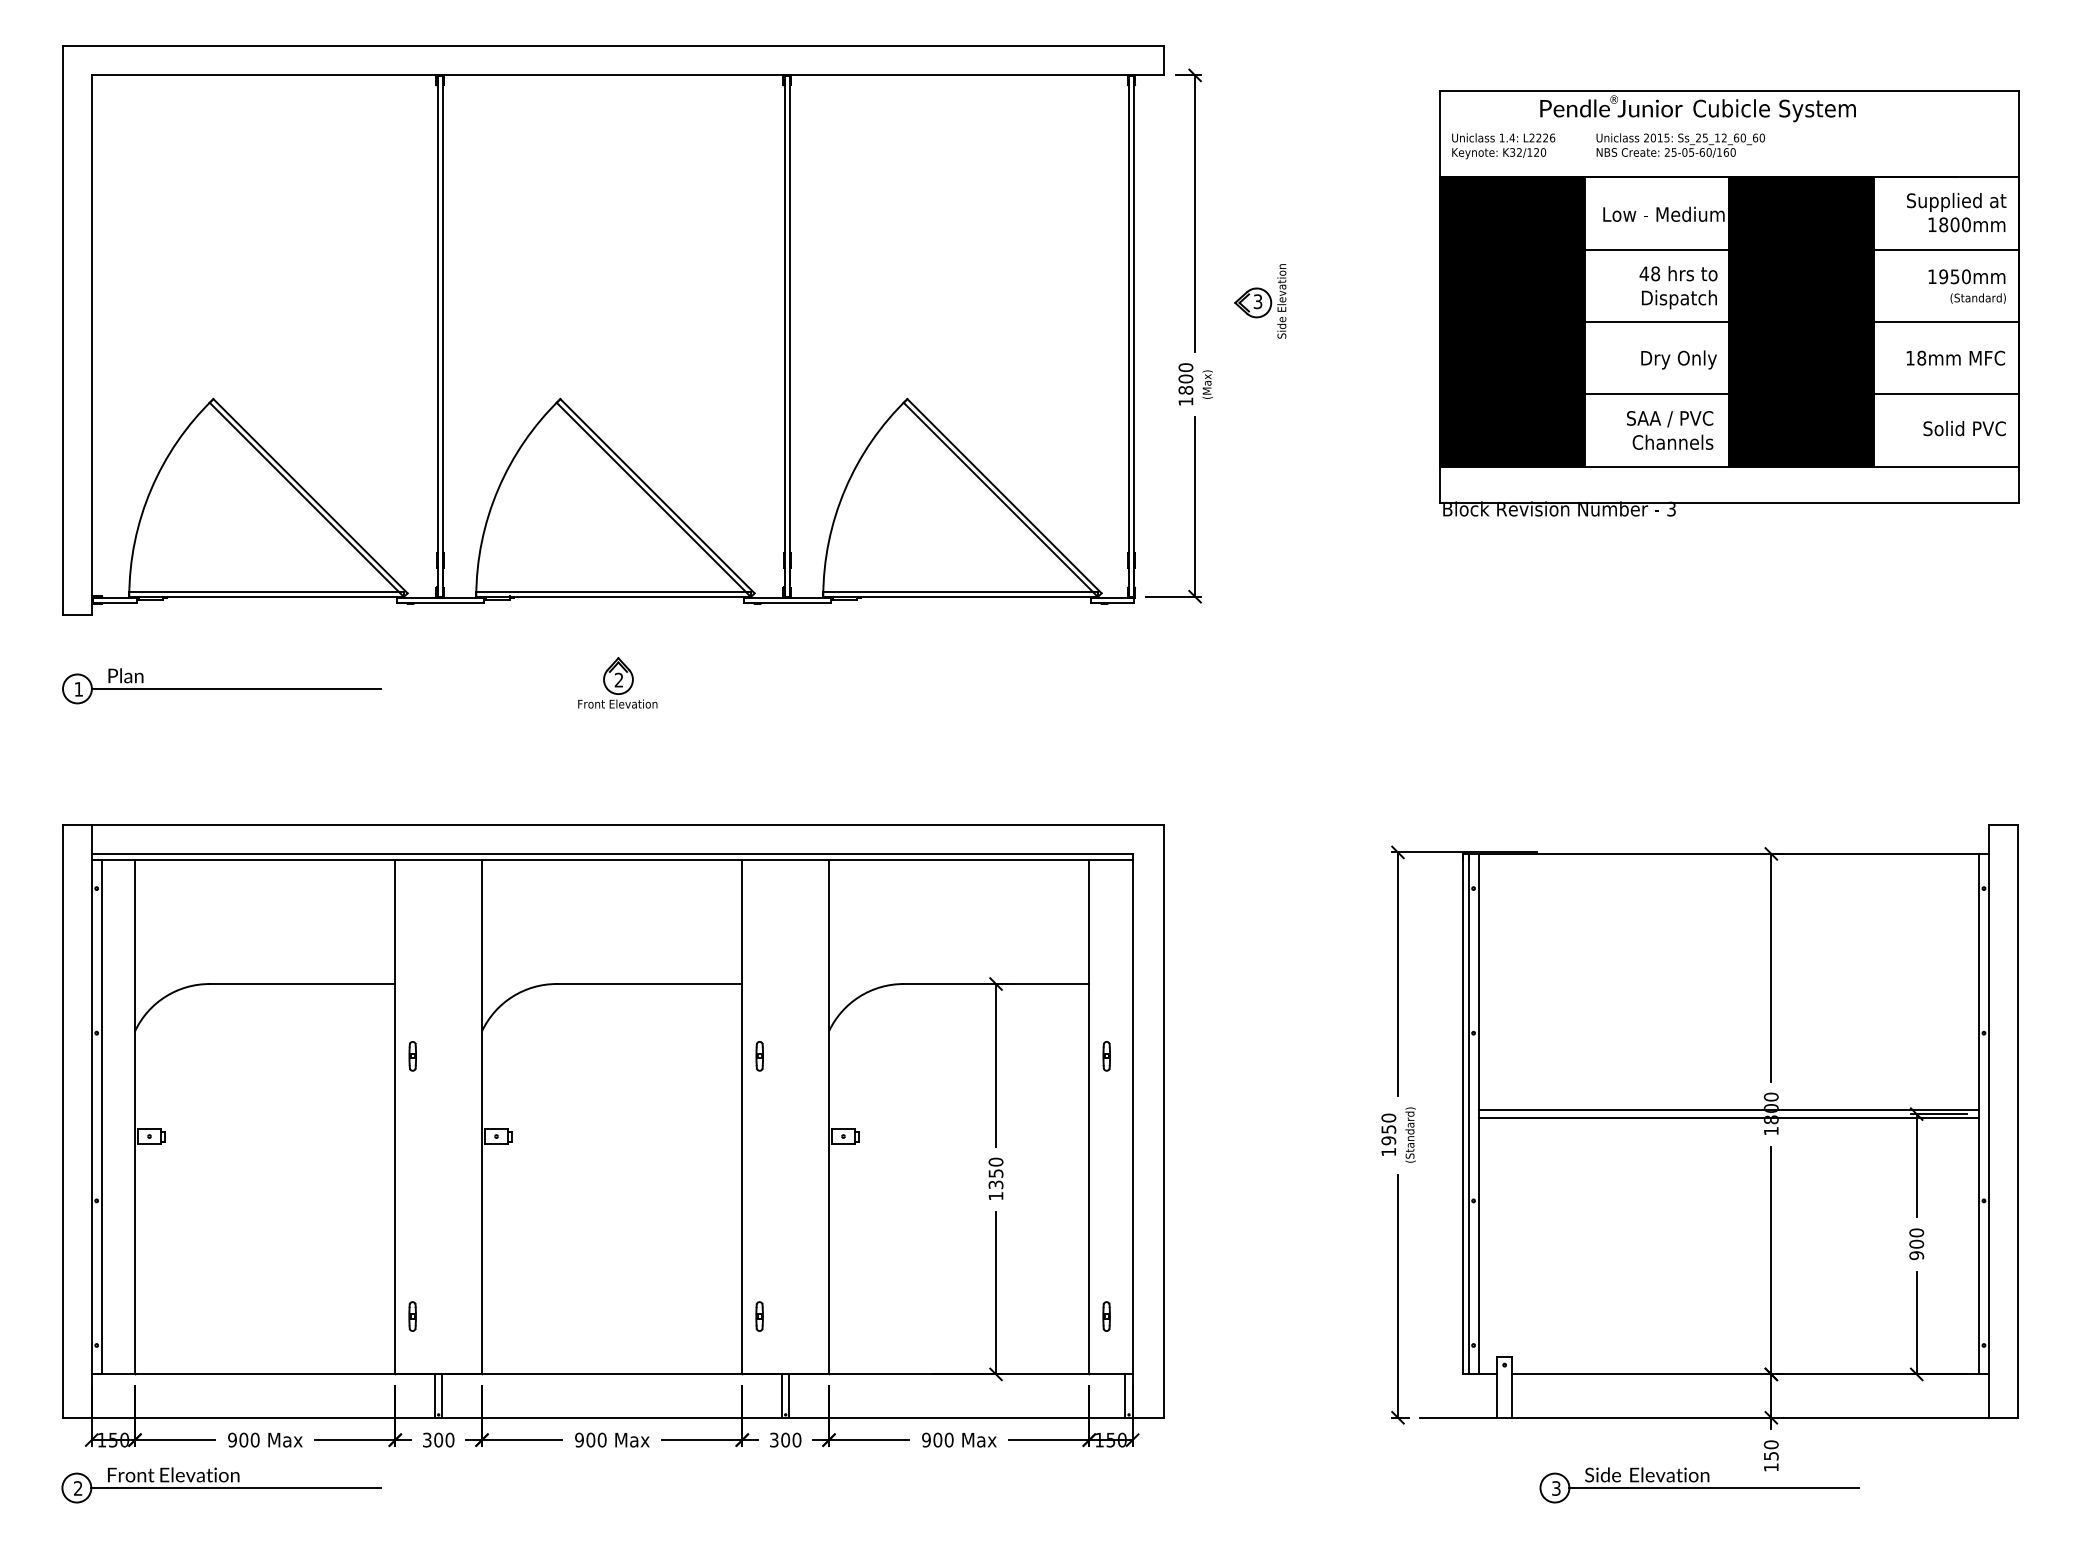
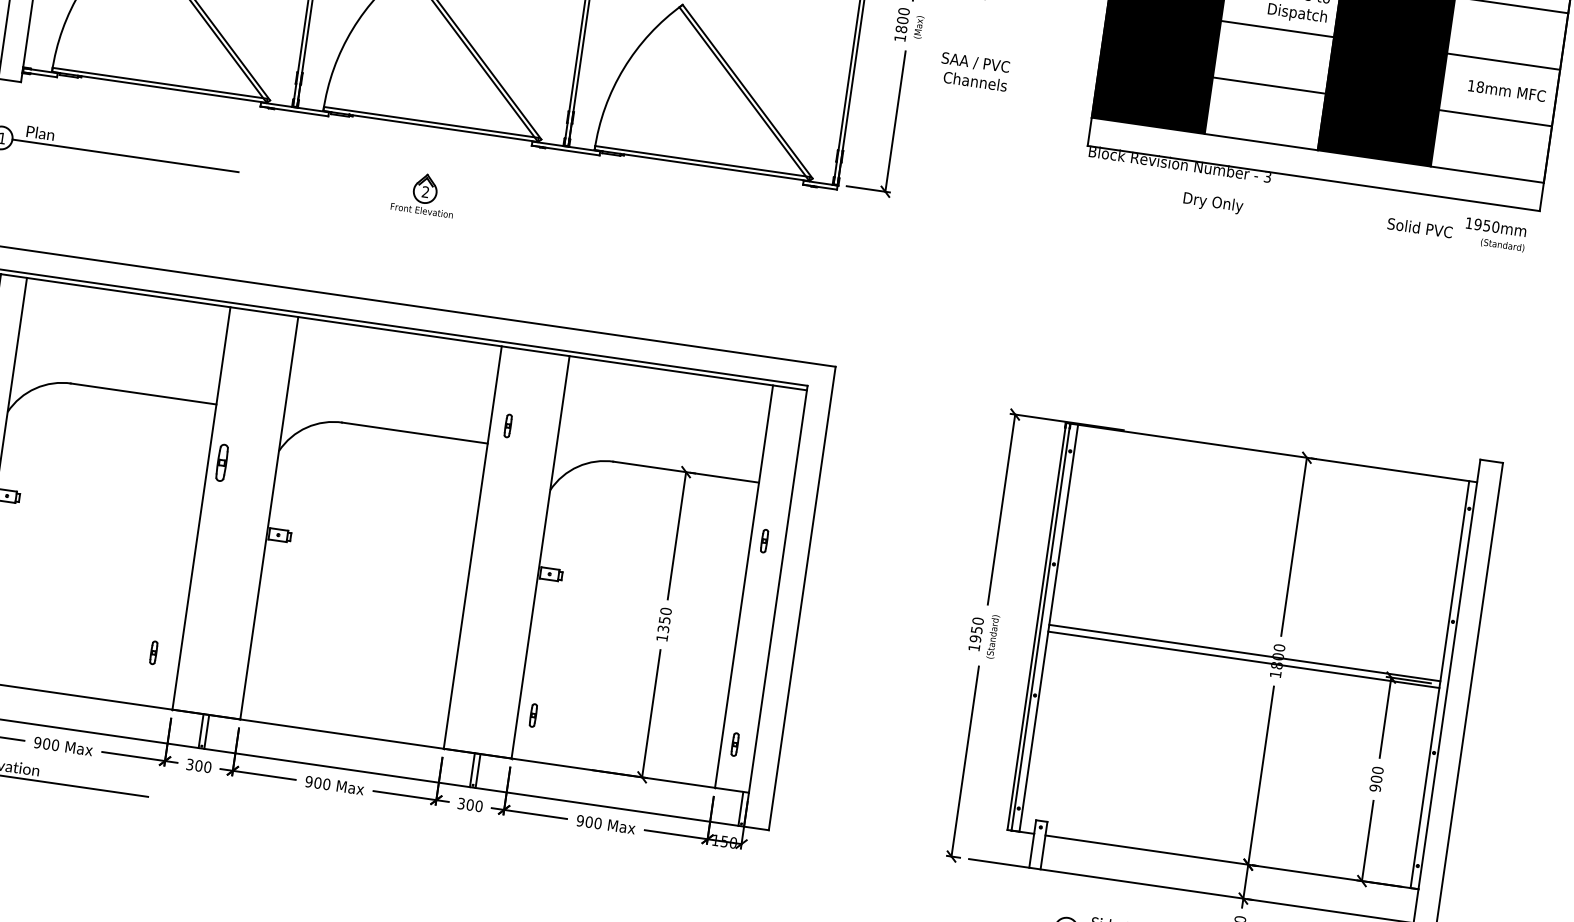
text: (1966, 286) -> (1494, 234), moved
text: (1678, 359) -> (1212, 202), moved
text: (1964, 428) -> (1419, 227), moved
text: (1670, 430) -> (974, 72), moved
part: (412, 1056) -> (221, 463), size x1.6
part: (759, 1056) -> (507, 426), moved
part: (412, 1316) -> (153, 652), moved
part: (759, 1316) -> (533, 715), moved

